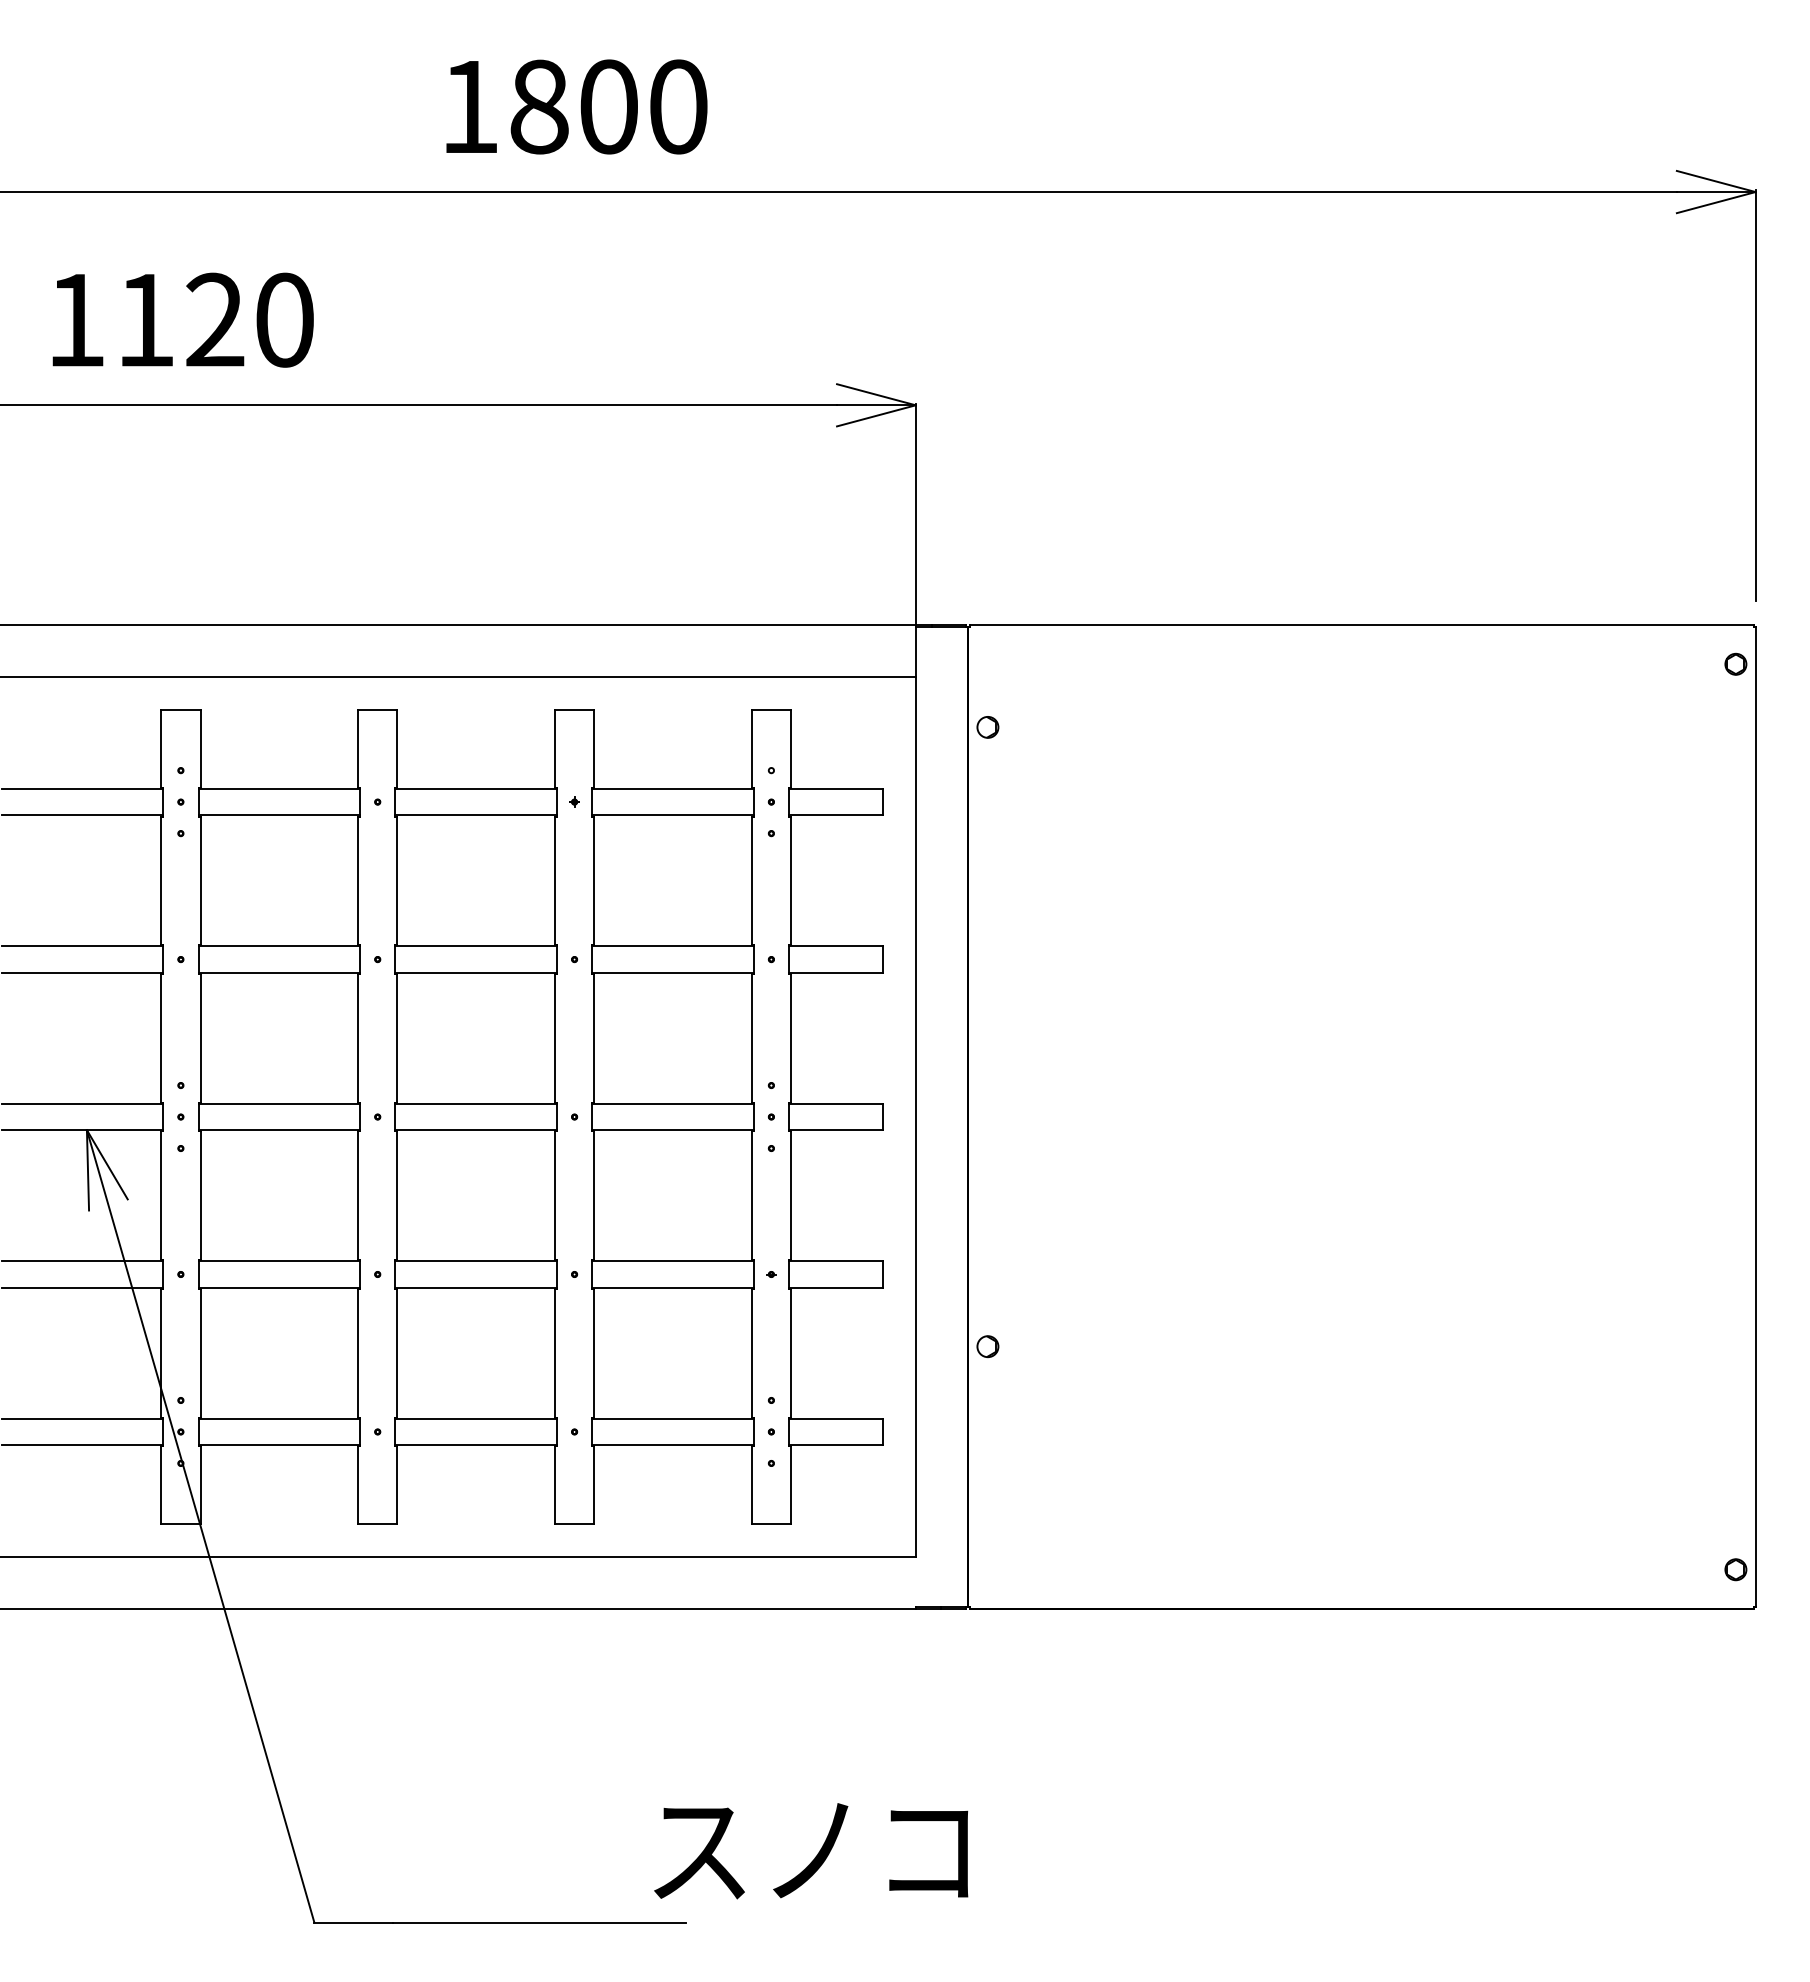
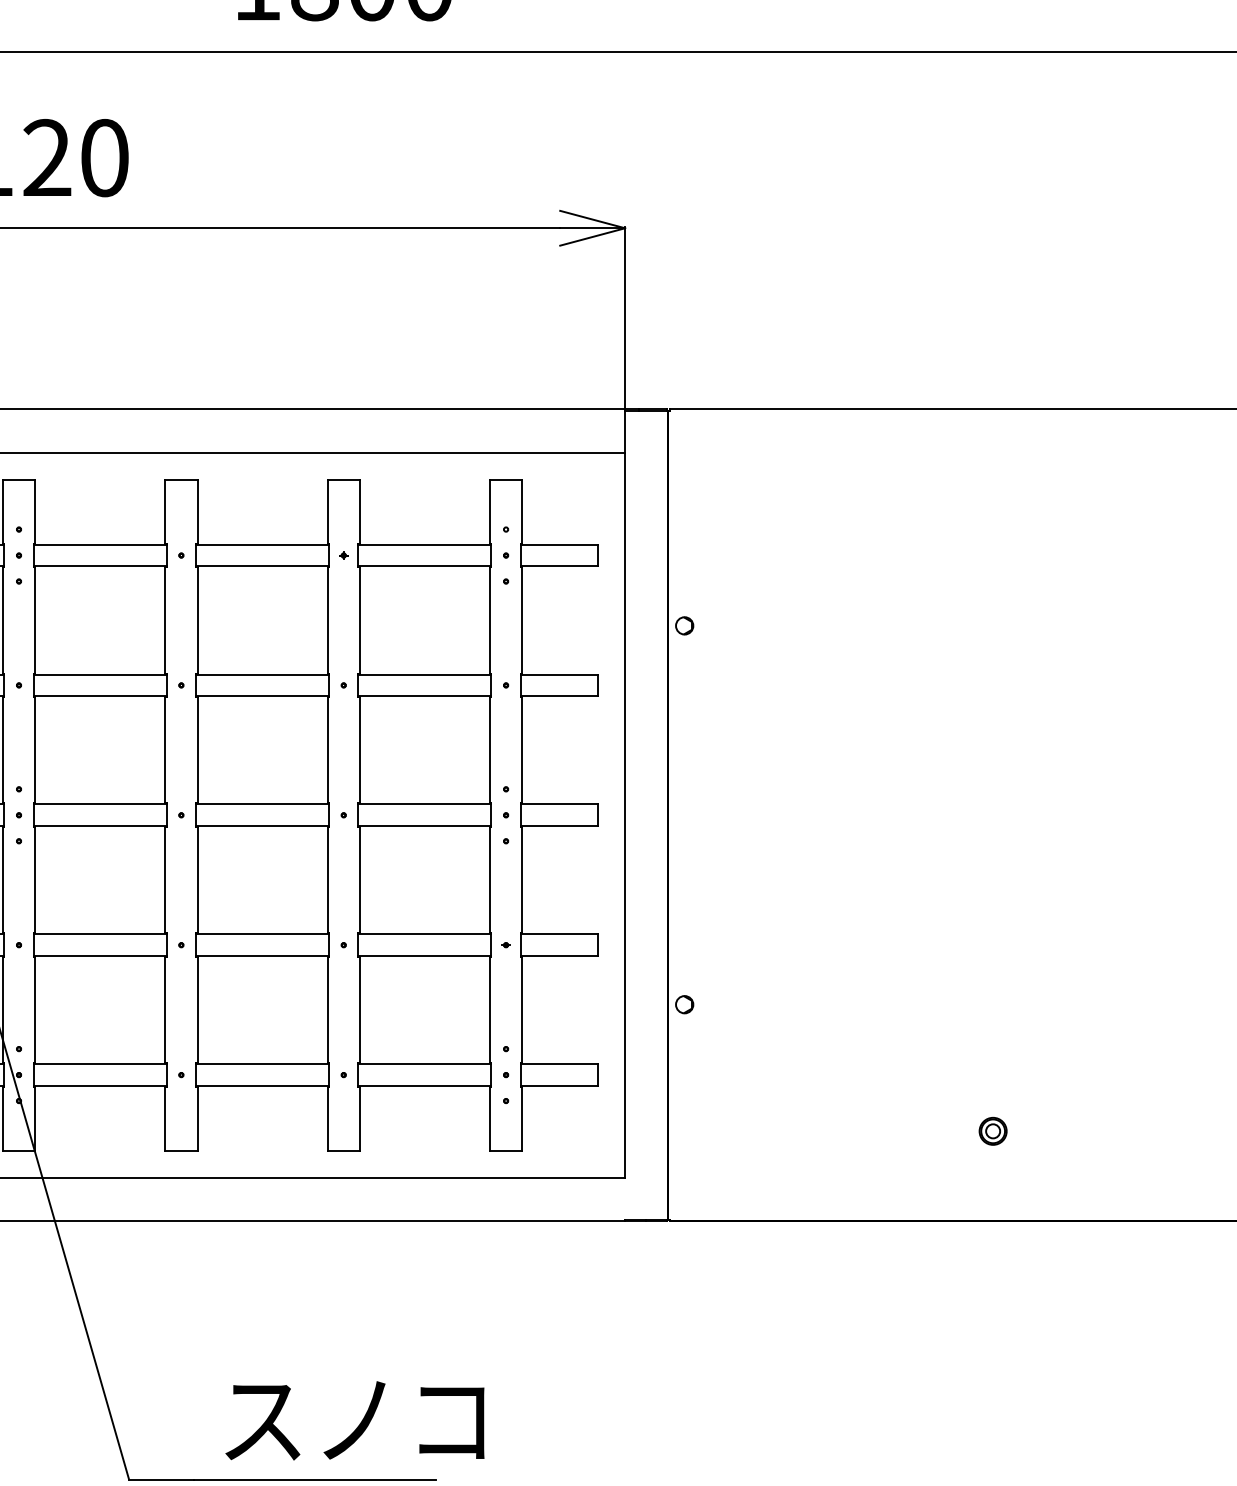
part: (987, 727) -> (684, 625), moved
part: (1361, 1499) -> (992, 1130), added
text: (811, 1851) -> (355, 1421), moved

